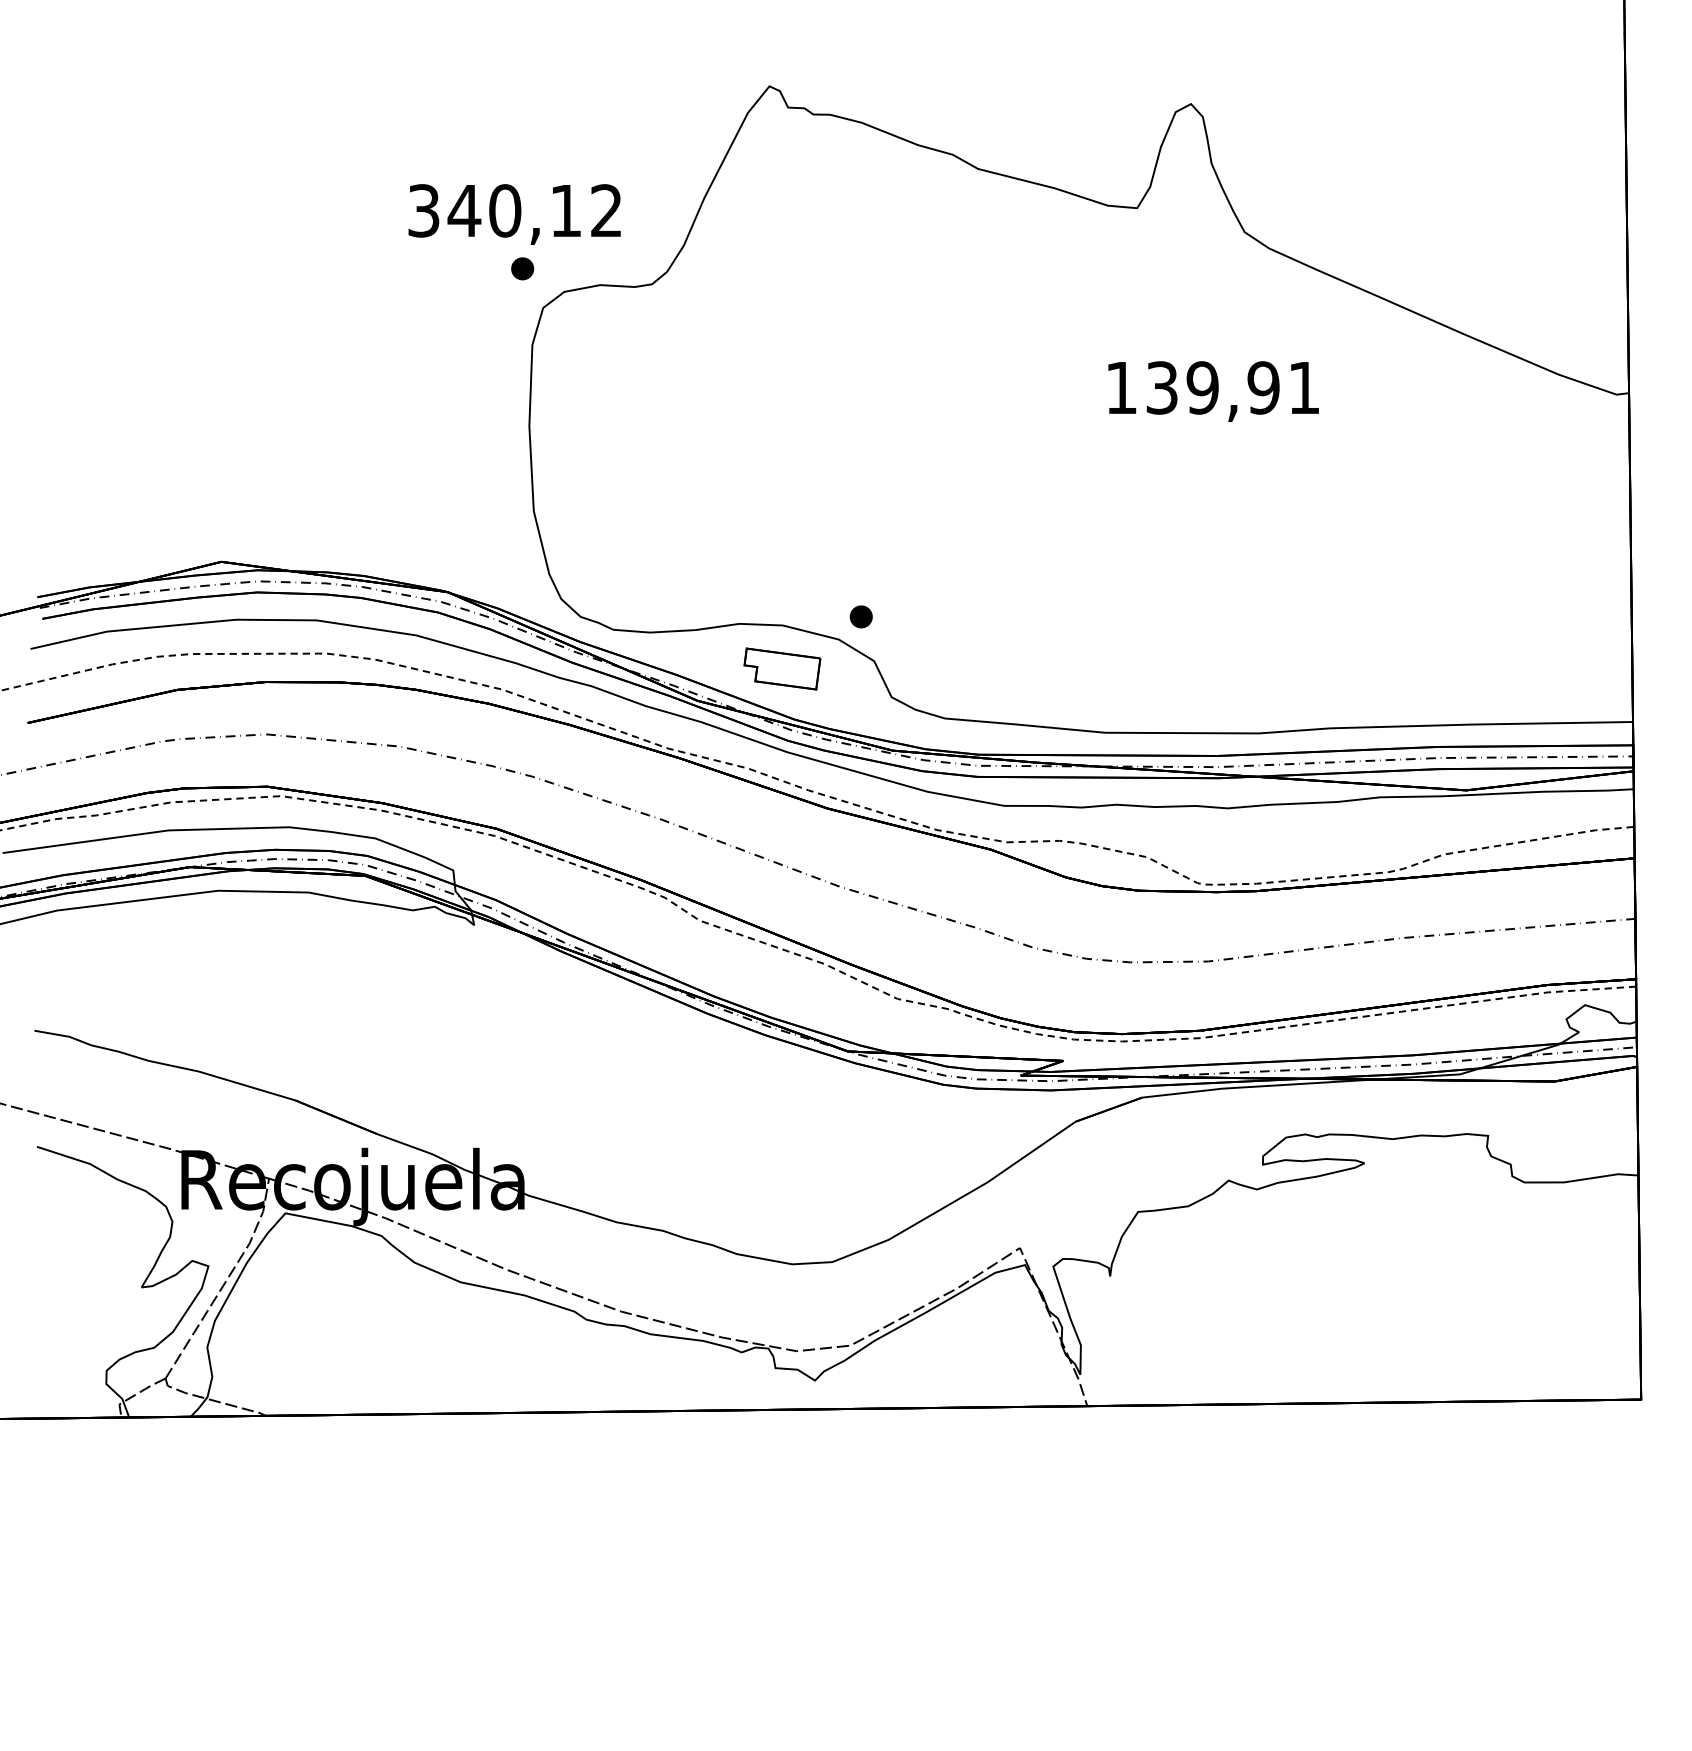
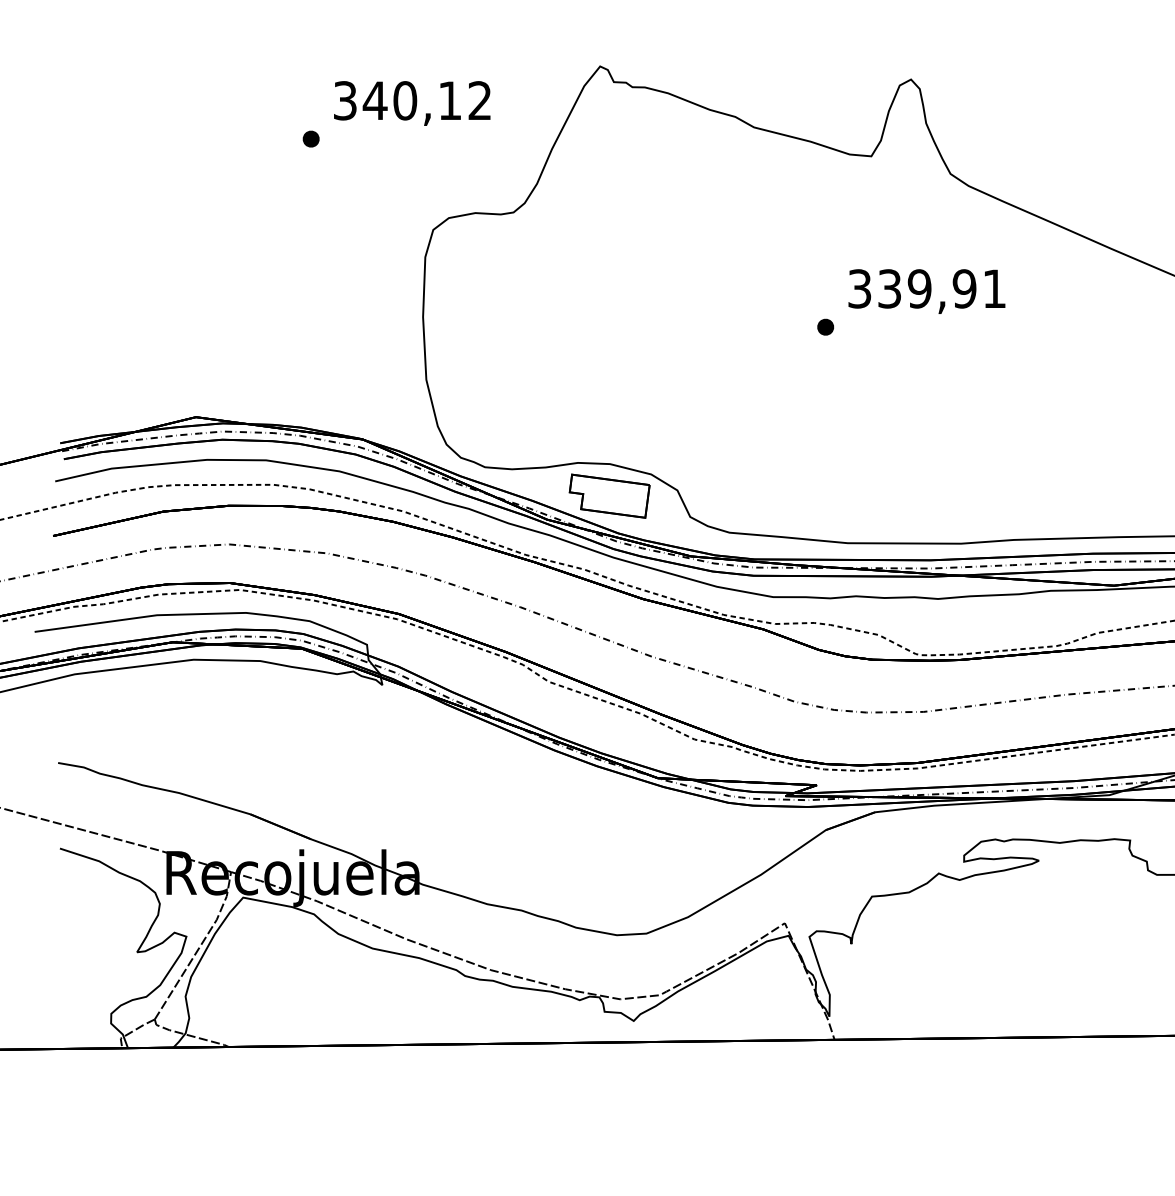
text: (514, 214) -> (412, 103), moved
part: (522, 268) -> (311, 138), moved
text: (1121, 387) -> (859, 288), 139,91 -> 339,91
part: (860, 616) -> (825, 326), moved
part: (782, 668) -> (609, 495), size x1.43

